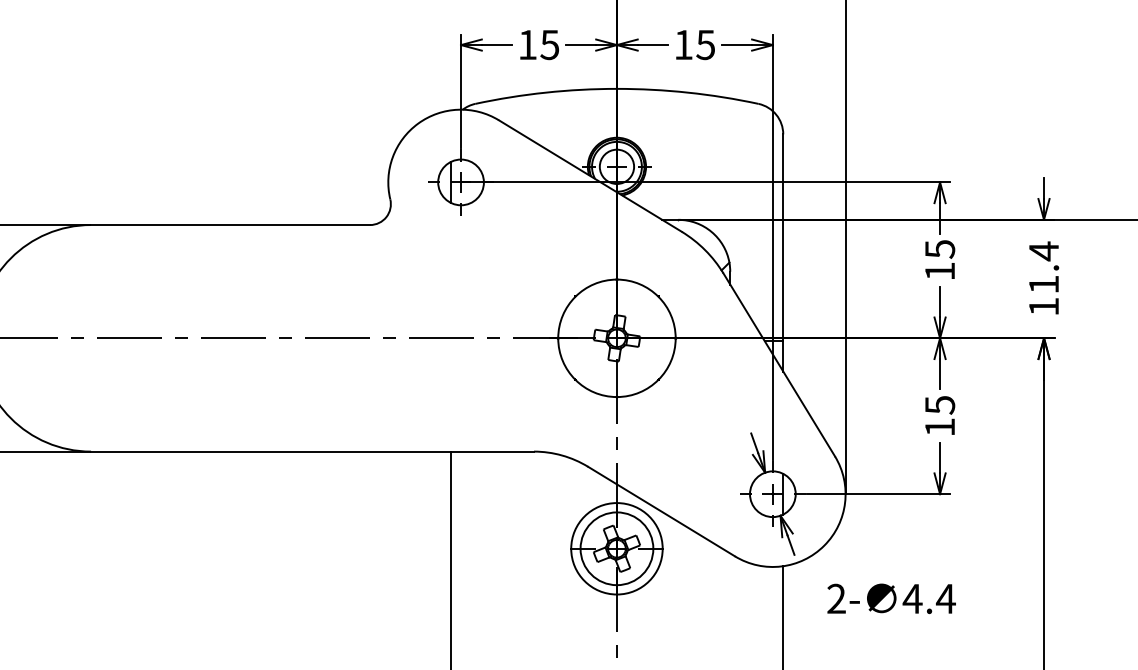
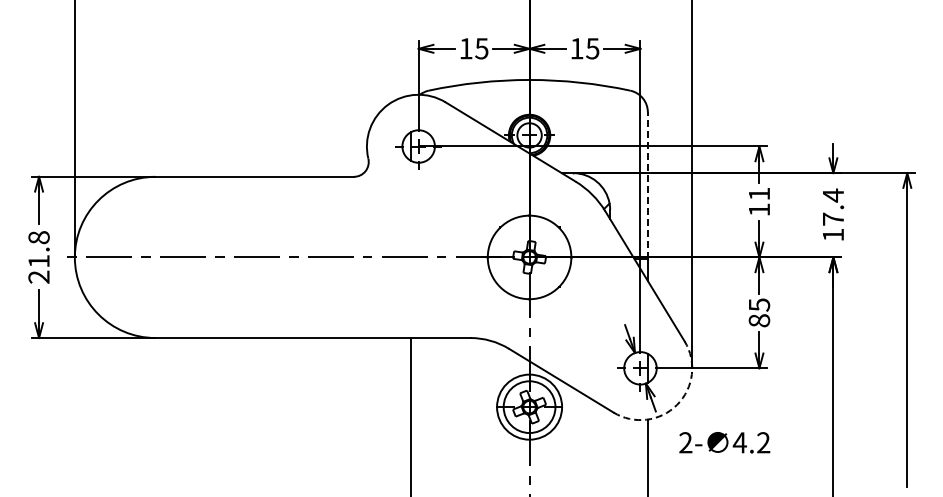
line: (782, 237) -> (647, 185), solid -> dashed
text: (940, 248) -> (759, 193), 15 -> 11
text: (1044, 283) -> (833, 218), 11.4 -> 17.4
text: (940, 426) -> (759, 320), 15 -> 85
arc: (824, 545) -> (677, 404), solid -> dashed
text: (945, 598) -> (763, 442), 4.4 -> 4.2

